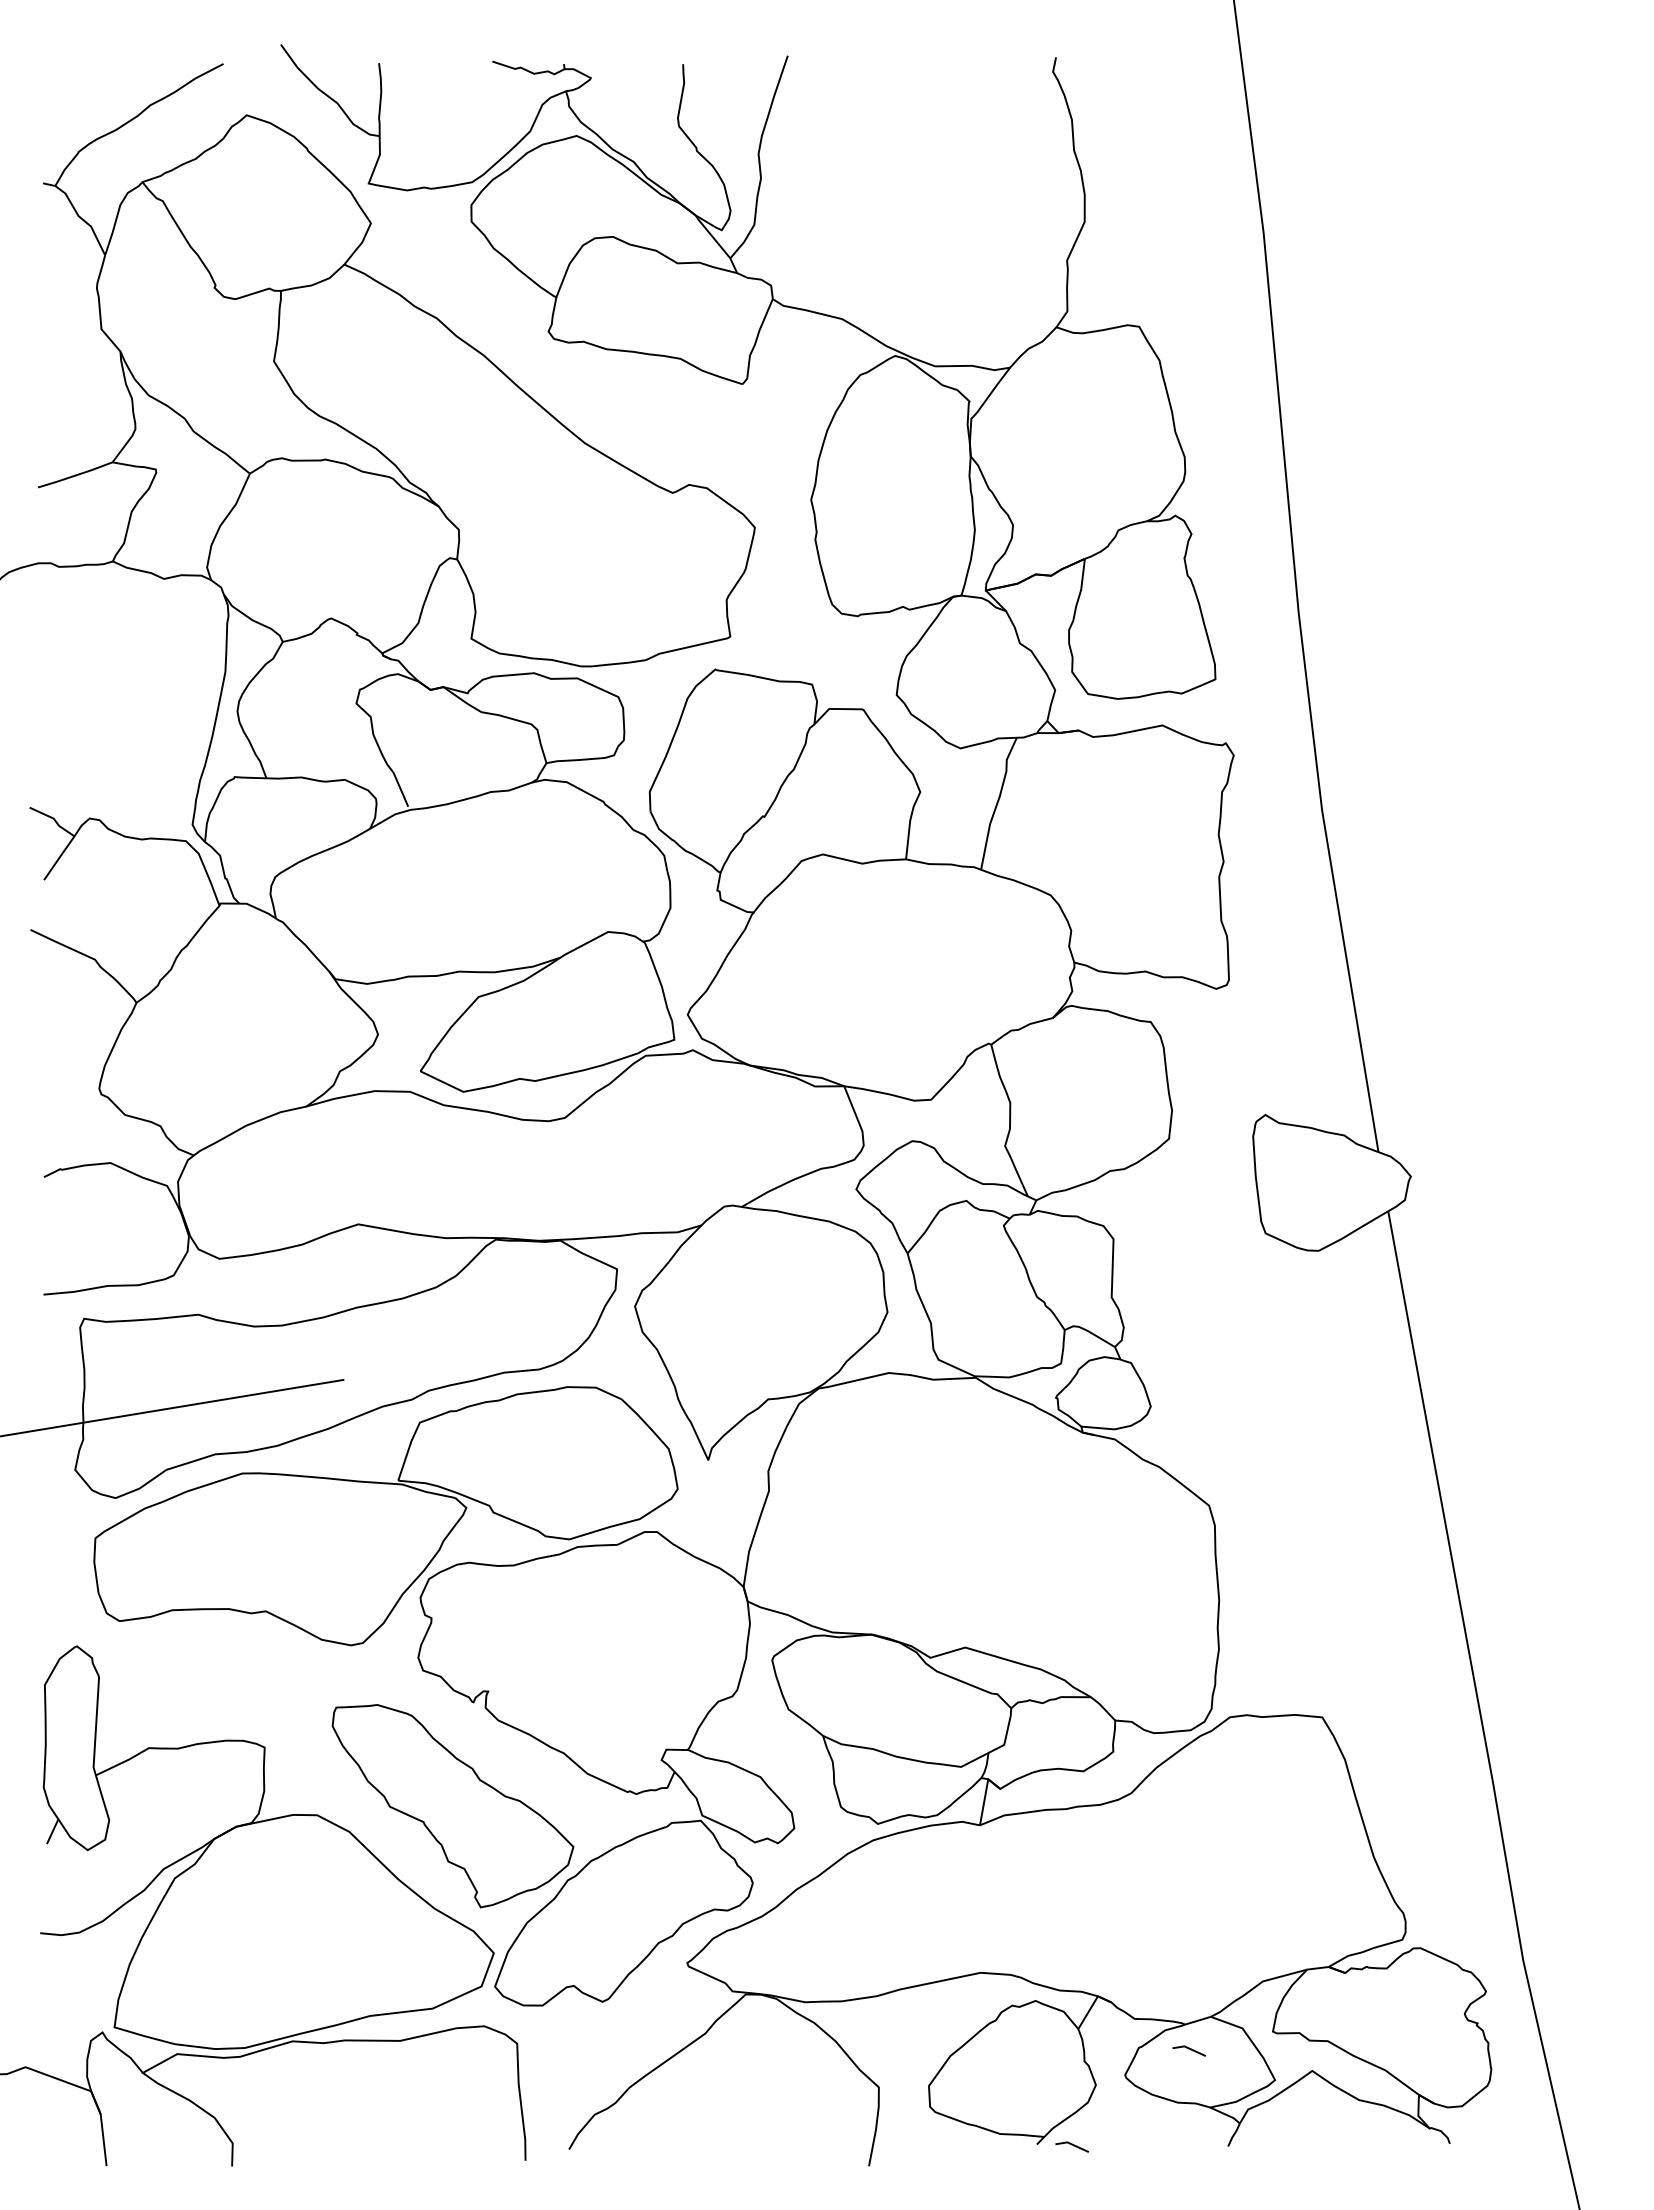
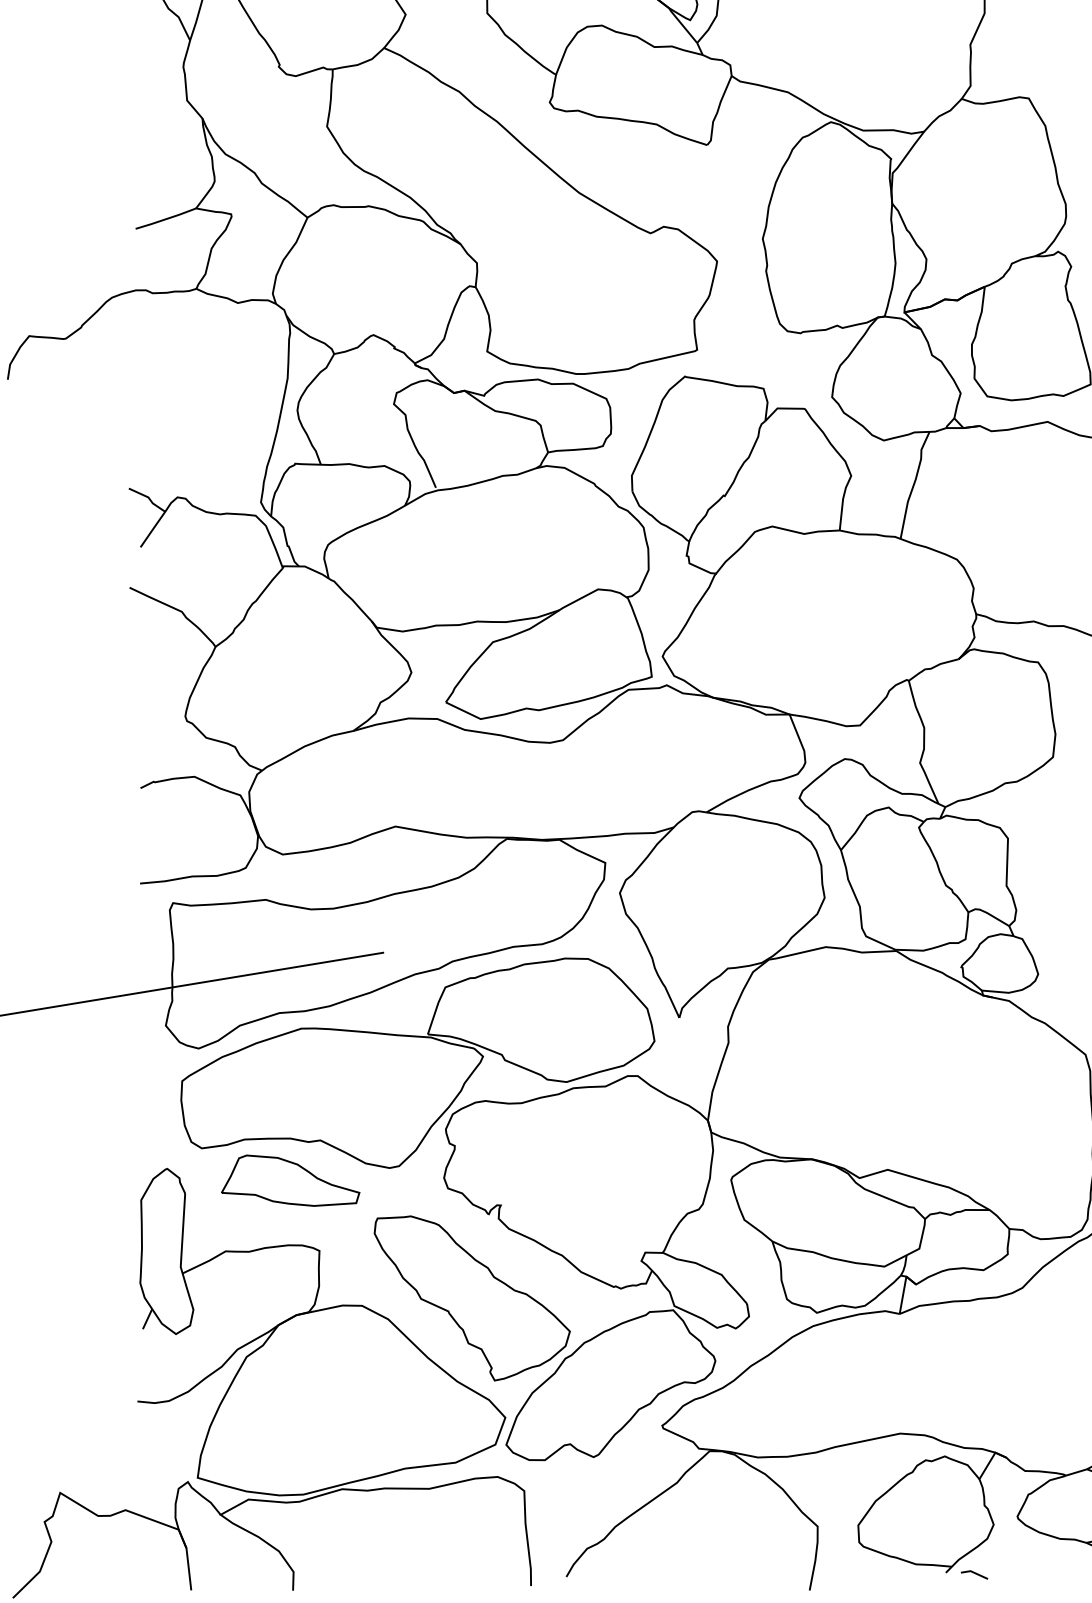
part: (228, 1660) -> (290, 1180), added
line: (1188, 2049) -> (1068, 1495), removed

